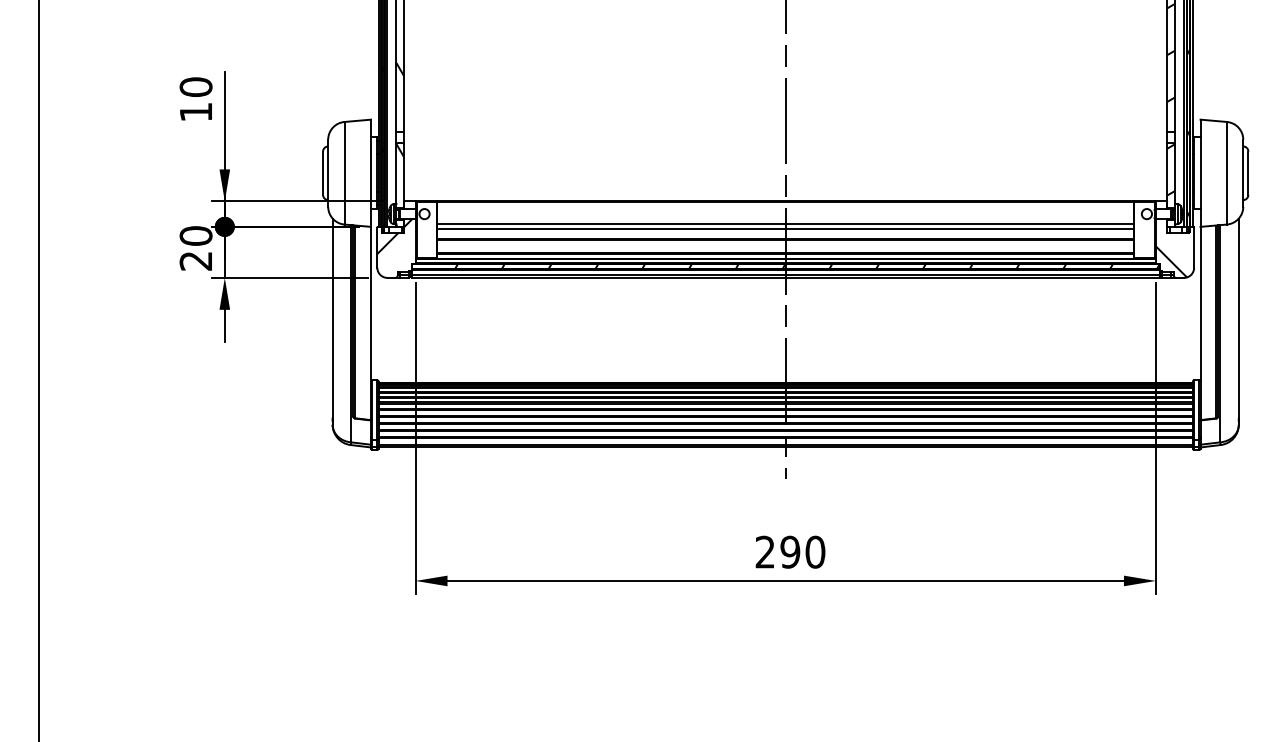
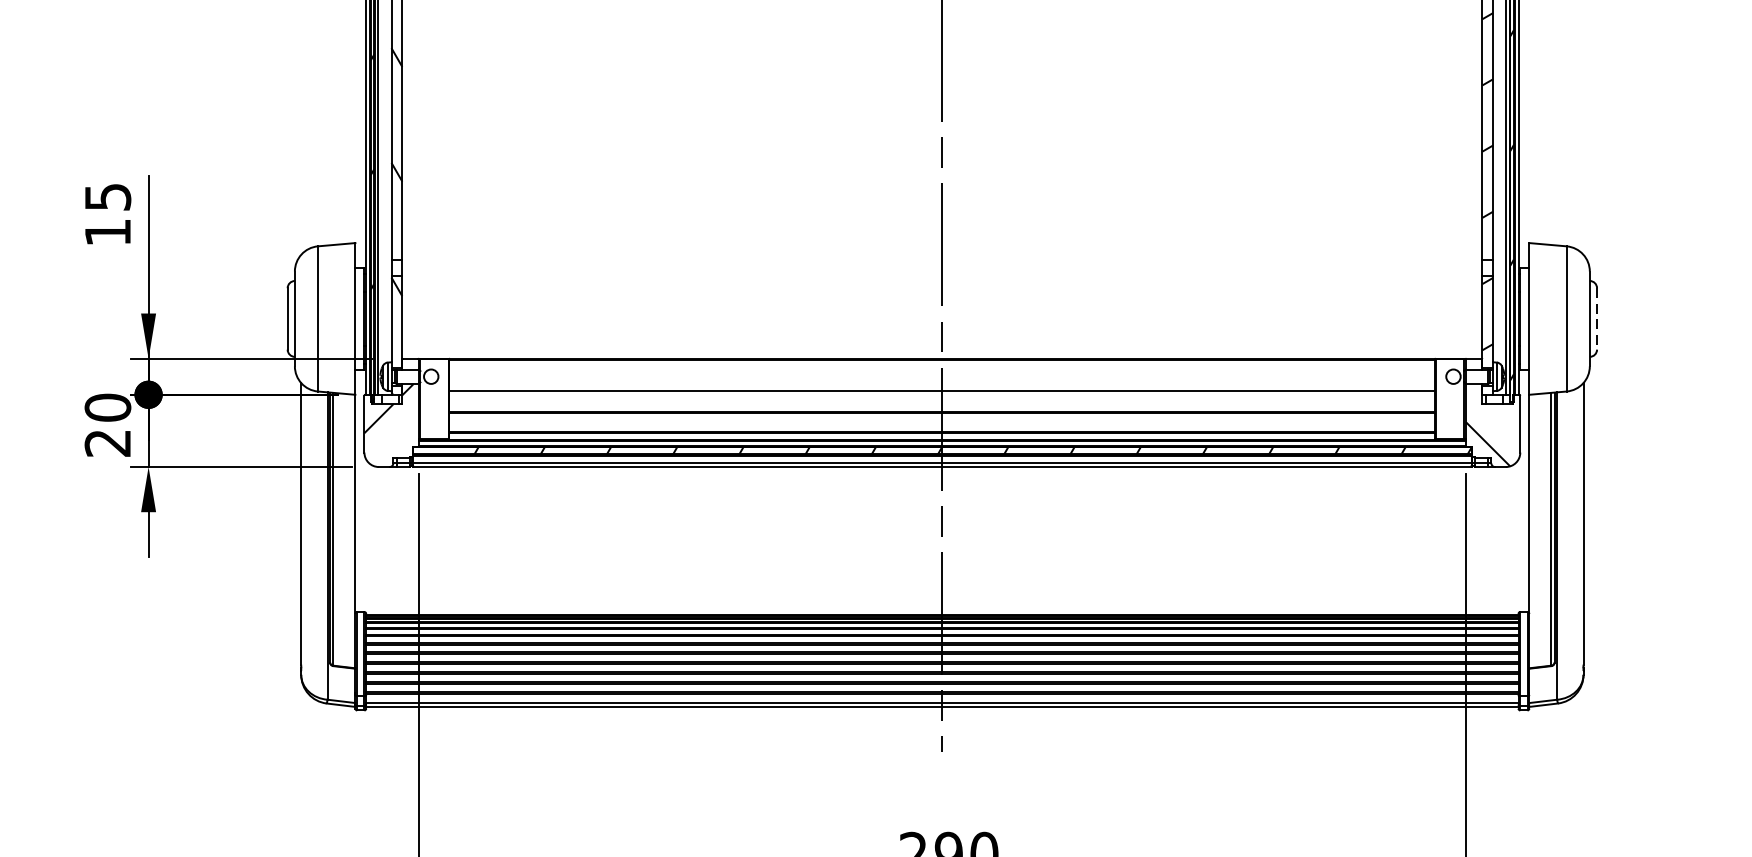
text: (195, 87) -> (107, 197), 10 -> 15
line: (1248, 173) -> (1597, 319), solid -> dashed
line: (785, 229) -> (942, 398), removed

